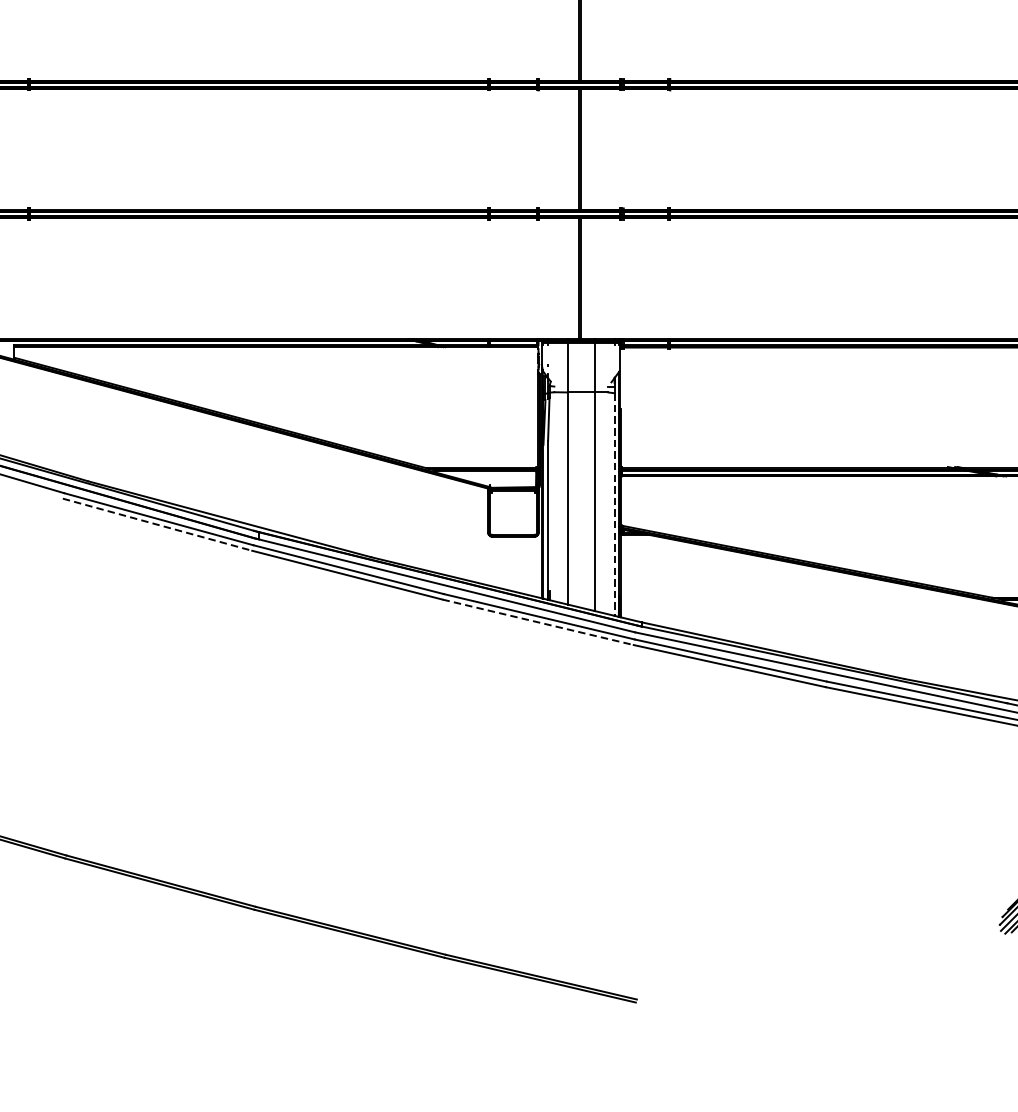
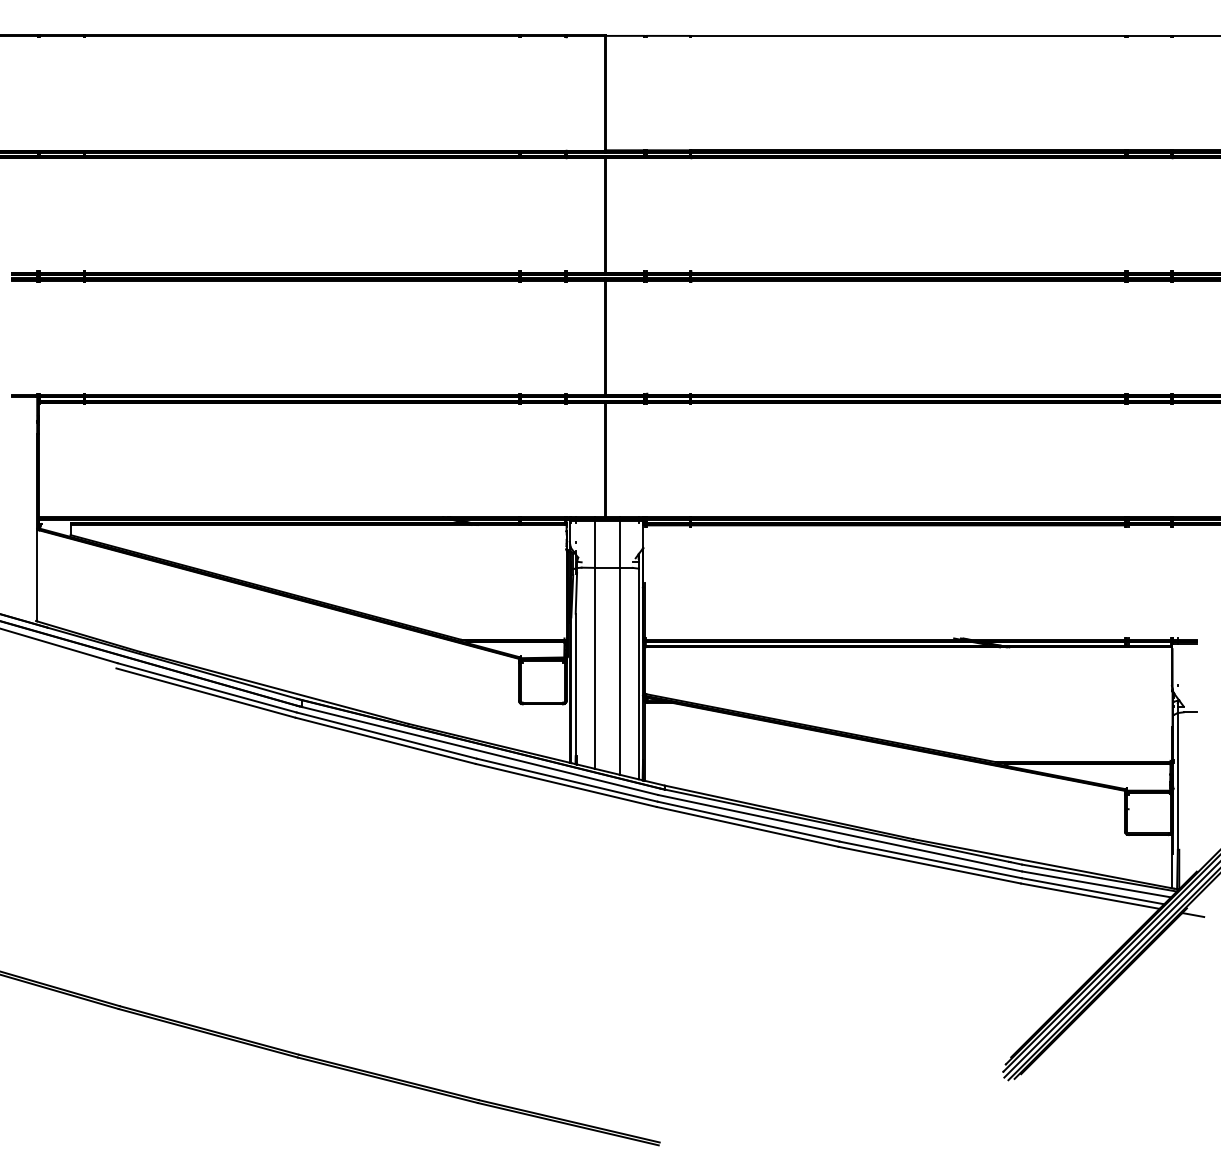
line: (614, 505) -> (638, 674), dashed -> solid
line: (158, 525) -> (206, 693), dashed -> solid
line: (538, 622) -> (566, 785), dashed -> solid

